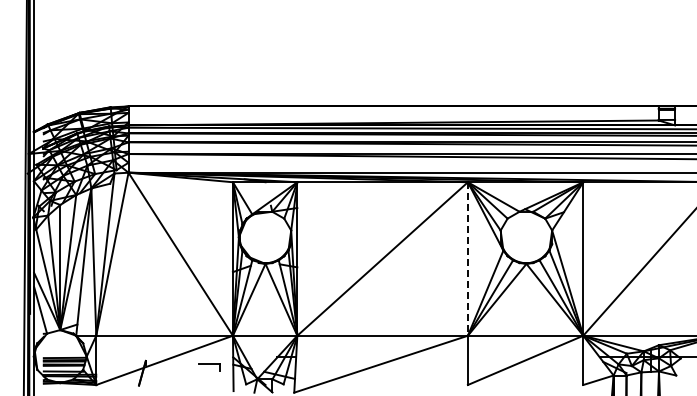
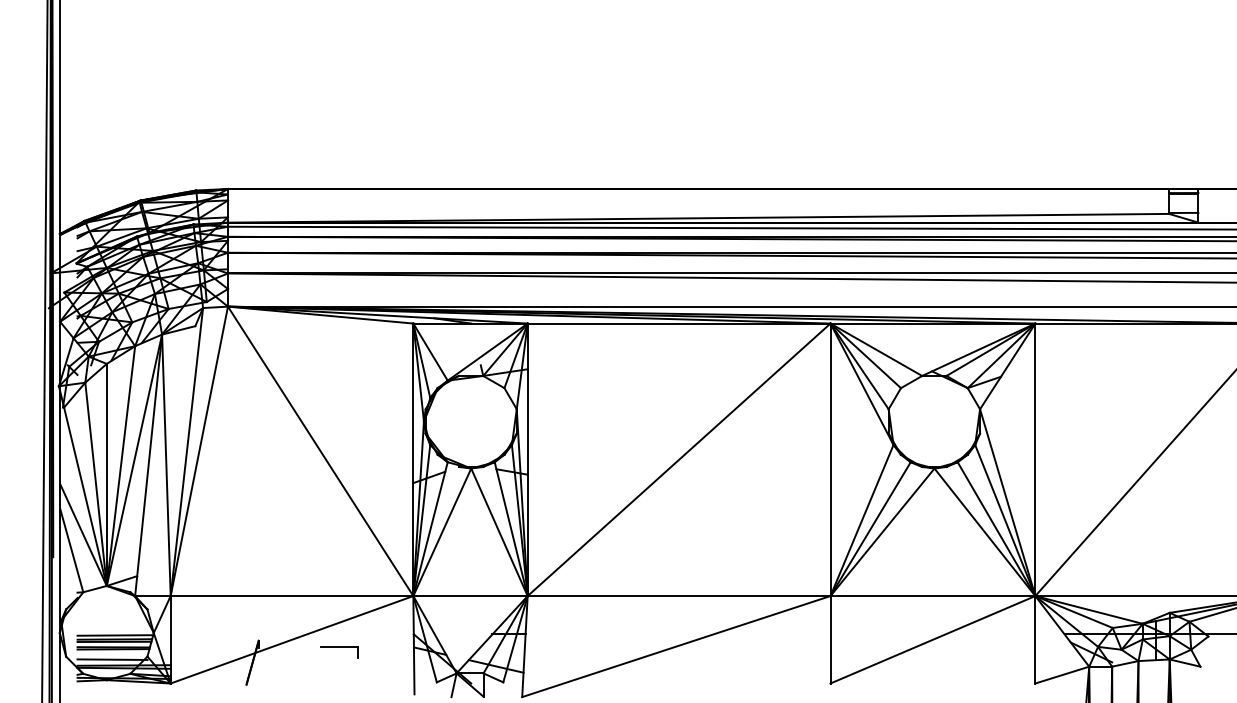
line: (467, 259) -> (829, 460), dashed -> solid
part: (209, 367) -> (339, 652), moved

